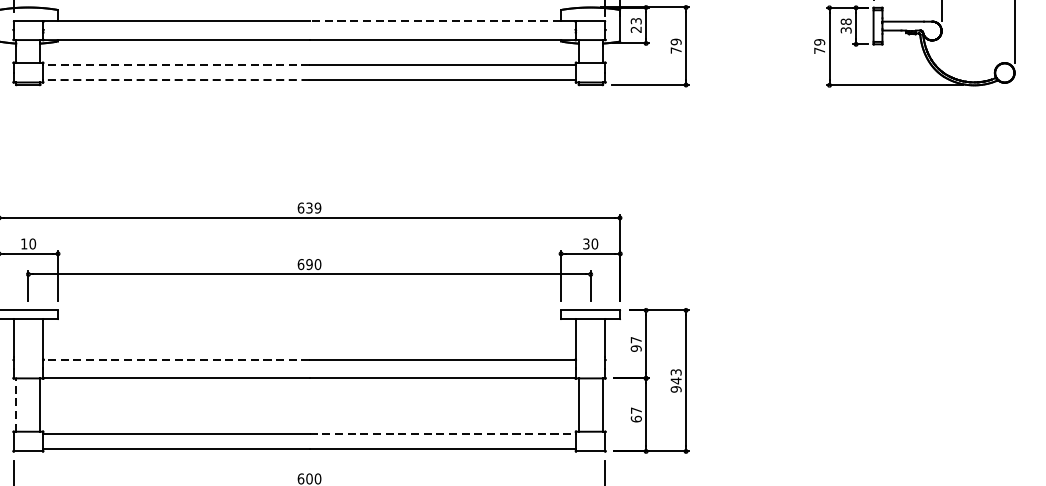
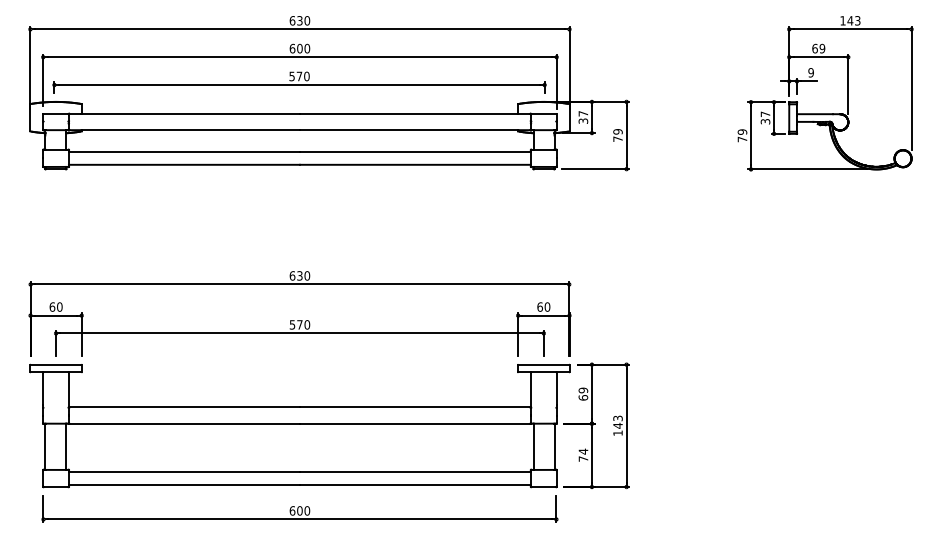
line: (434, 20) -> (408, 113), dashed -> solid
text: (846, 22) -> (765, 114), 38 -> 37
text: (636, 25) -> (583, 117), 23 -> 37
line: (176, 64) -> (184, 151), dashed -> solid
line: (176, 79) -> (184, 164), dashed -> solid
text: (317, 207) -> (306, 275), 639 -> 630
text: (24, 243) -> (52, 306), 10 -> 60
text: (585, 243) -> (539, 306), 30 -> 60
text: (304, 264) -> (295, 324), 690 -> 570
text: (636, 343) -> (583, 393), 97 -> 69
line: (176, 359) -> (184, 407), dashed -> solid
text: (675, 389) -> (617, 433), 943 -> 143
line: (16, 404) -> (45, 446), dashed -> solid
text: (636, 413) -> (583, 454), 67 -> 74
line: (442, 434) -> (415, 472), dashed -> solid

